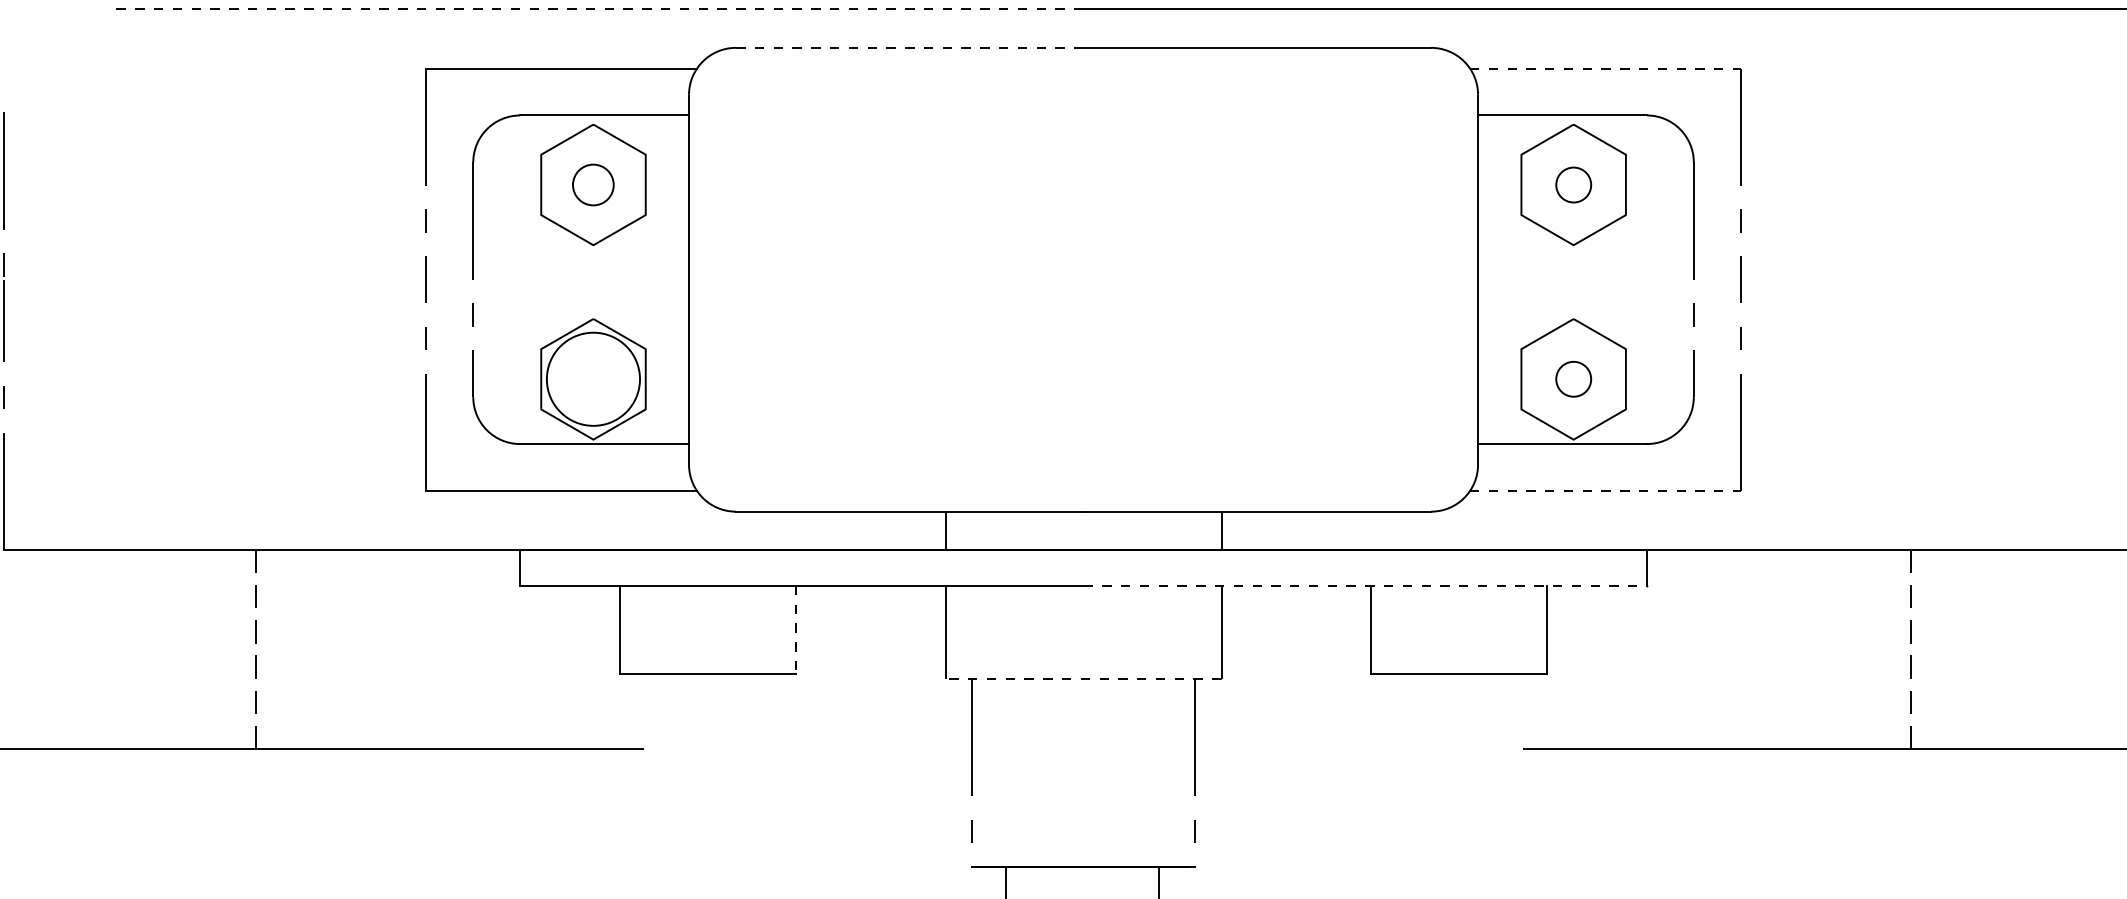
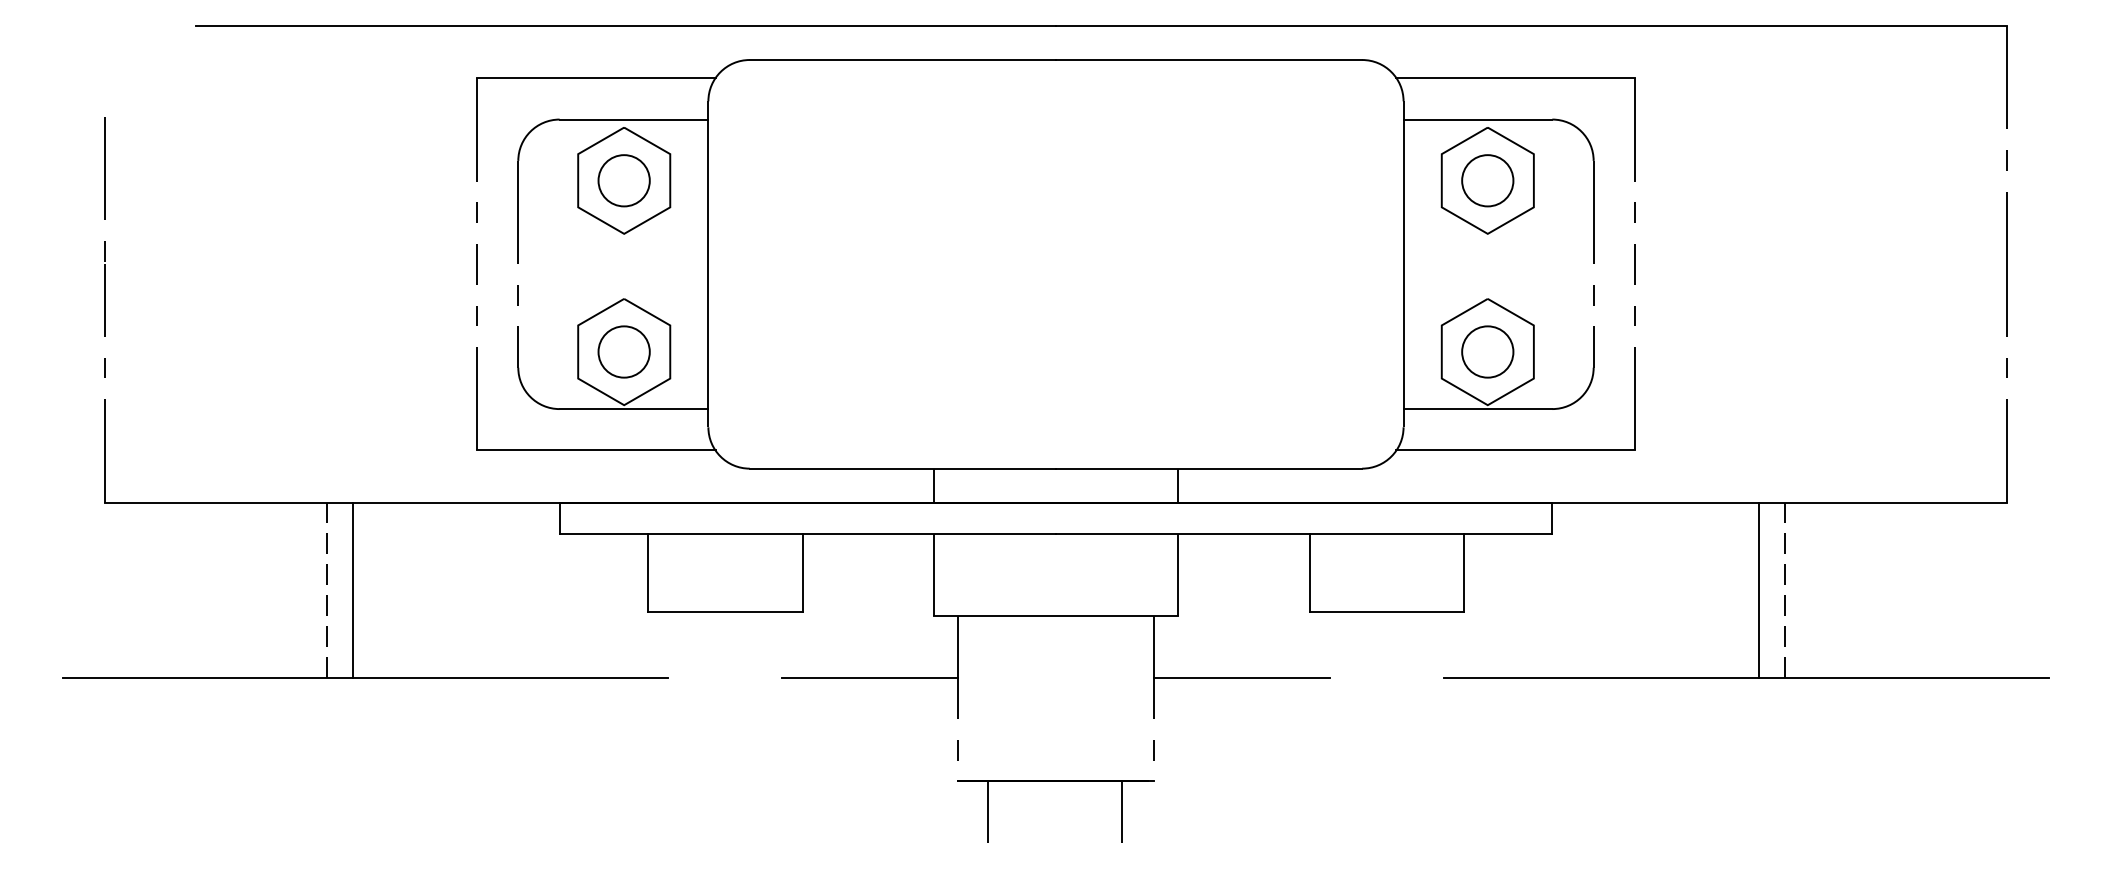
line: (596, 9) -> (626, 26), dashed -> solid
line: (909, 48) -> (902, 60), dashed -> solid
line: (1606, 68) -> (1516, 78), dashed -> solid
circle: (592, 184) -> (623, 180), size x1.43
circle: (1573, 184) -> (1487, 180), size x1.67
circle: (592, 378) -> (623, 351), size x0.62
circle: (1573, 378) -> (1487, 351), size x1.67
line: (1606, 491) -> (1516, 450), dashed -> solid
line: (1365, 586) -> (1304, 534), dashed -> solid
line: (795, 629) -> (802, 572), dashed -> solid
line: (285, 648) -> (352, 589), added
line: (1882, 648) -> (1759, 589), added
line: (1082, 678) -> (1055, 615), dashed -> solid
line: (871, 748) -> (869, 677), added
line: (1294, 748) -> (1241, 677), added

